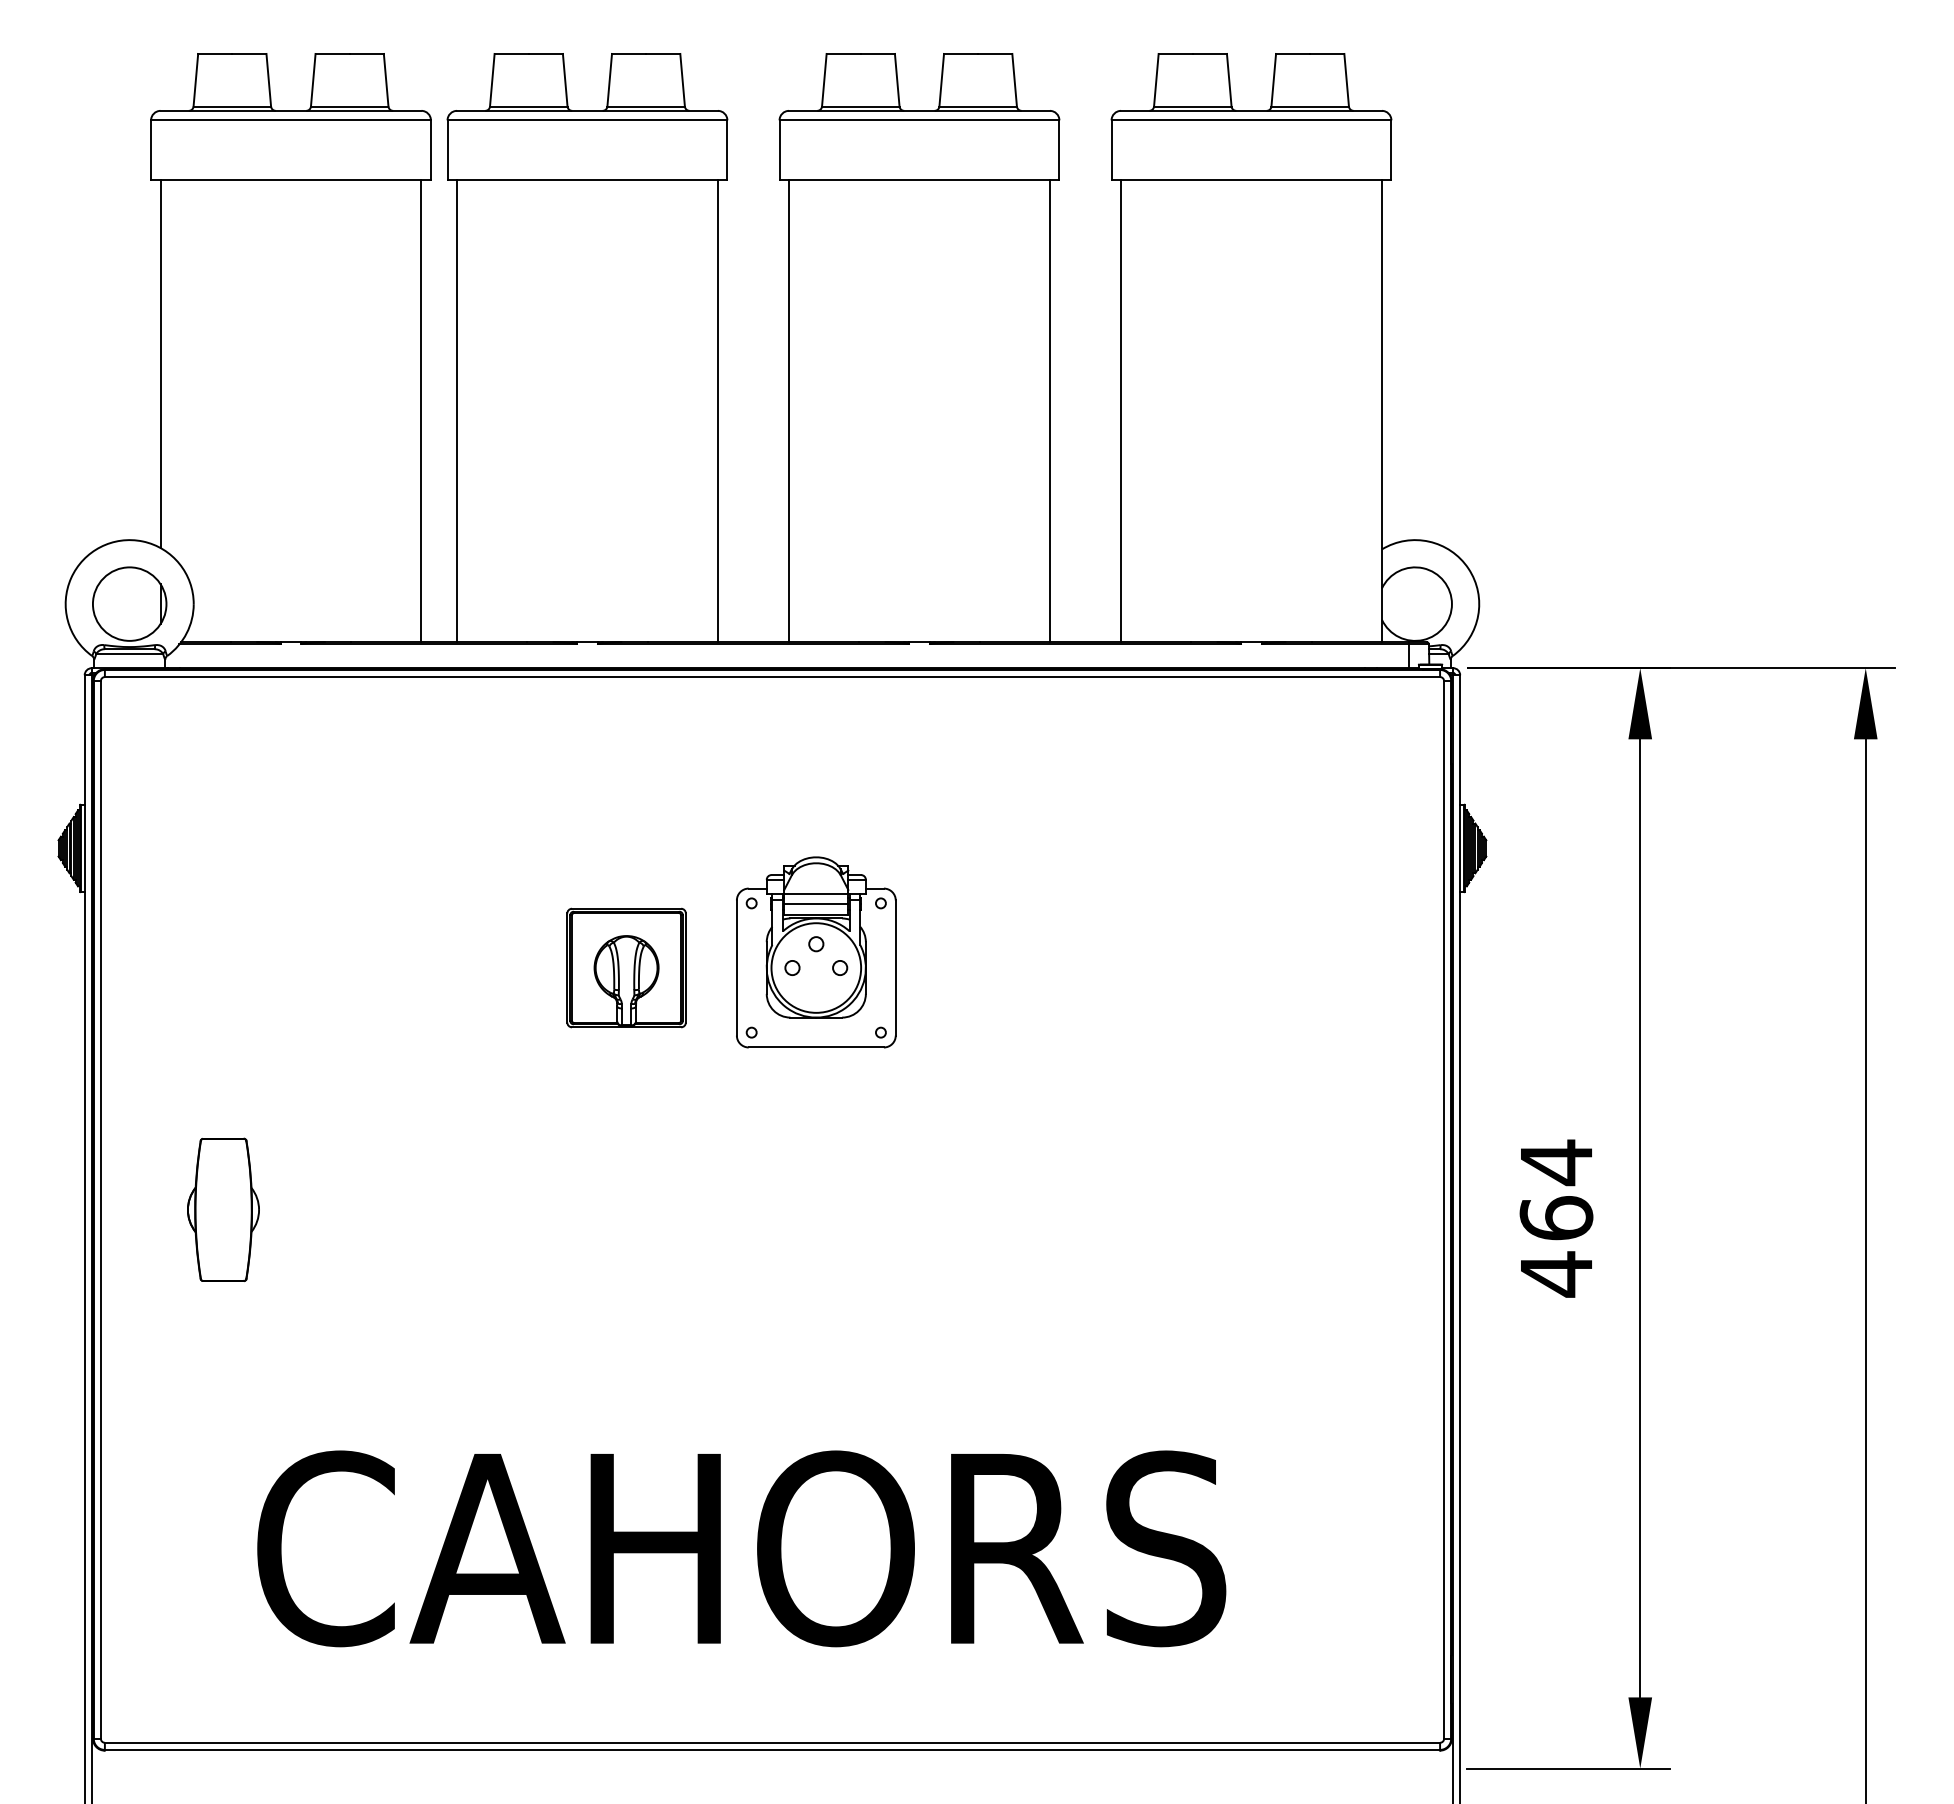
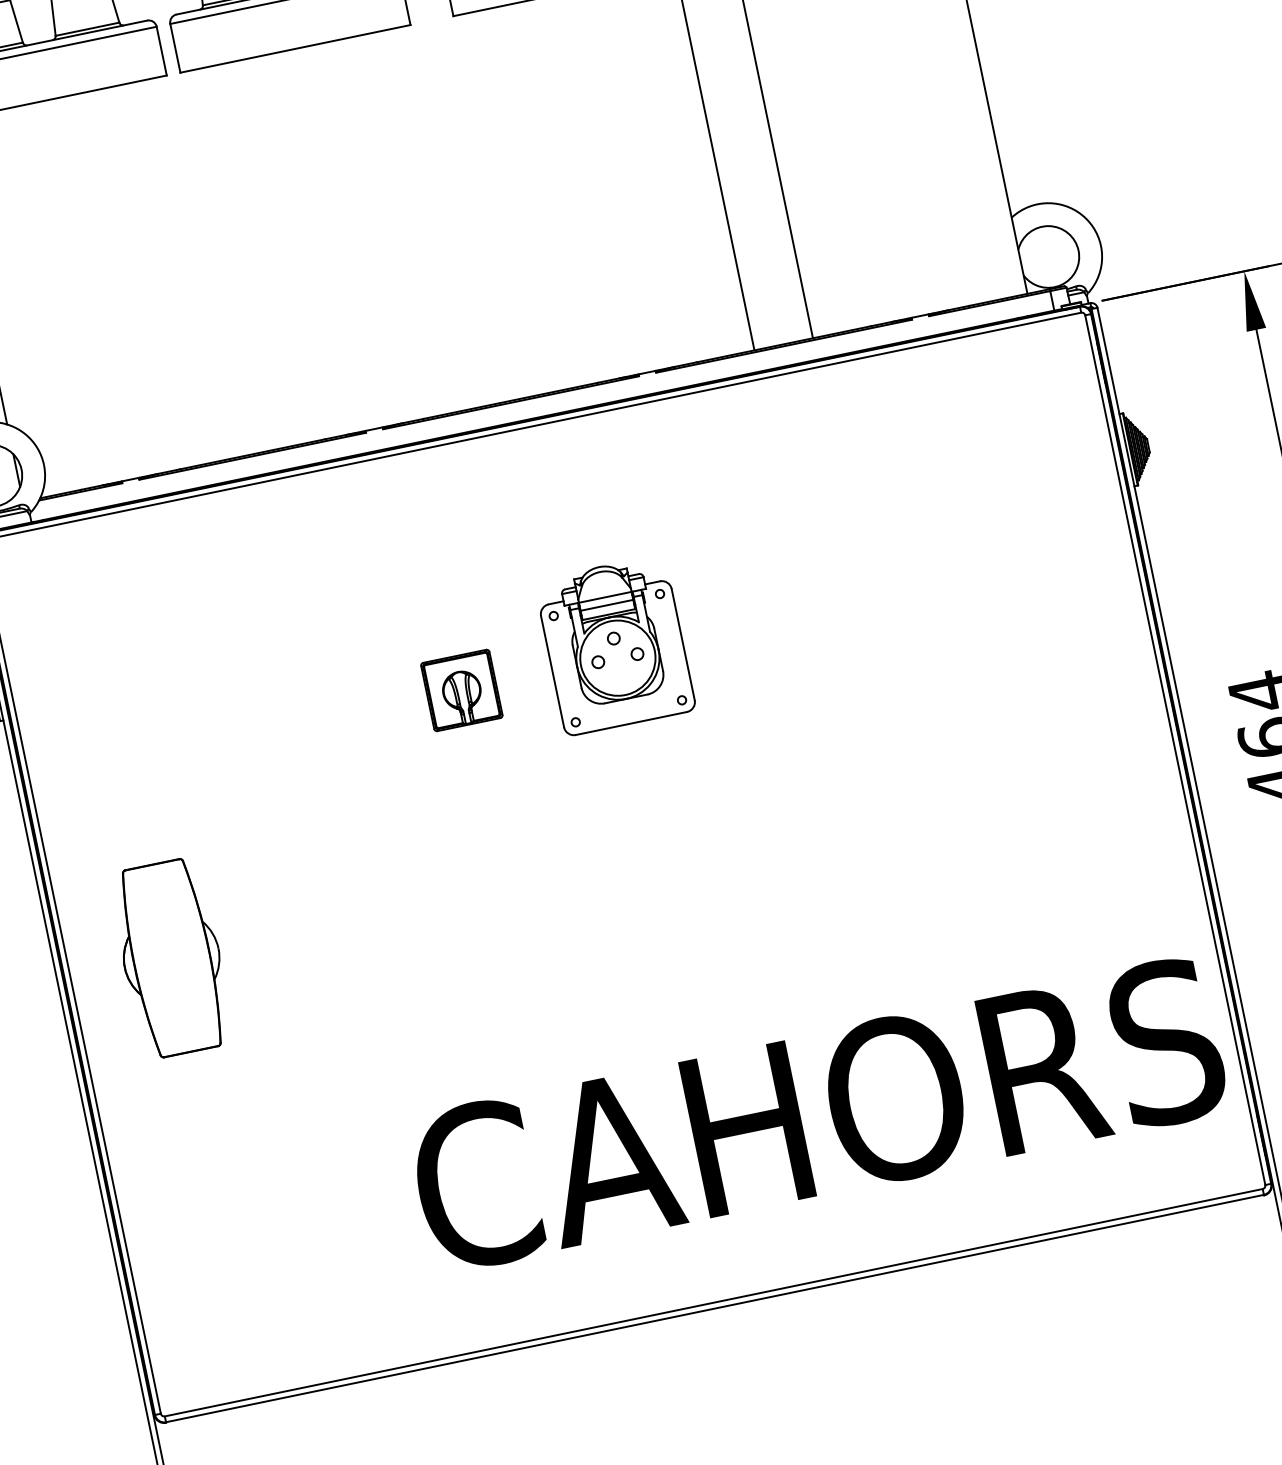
line: (421, 410) -> (198, 266), removed
line: (457, 410) -> (227, 260), removed
line: (717, 410) -> (441, 216), removed
line: (789, 410) -> (500, 204), removed
part: (626, 967) -> (461, 690), size x0.7
part: (223, 1209) -> (171, 957), size x1.6
text: (741, 1548) -> (818, 1114), moved

